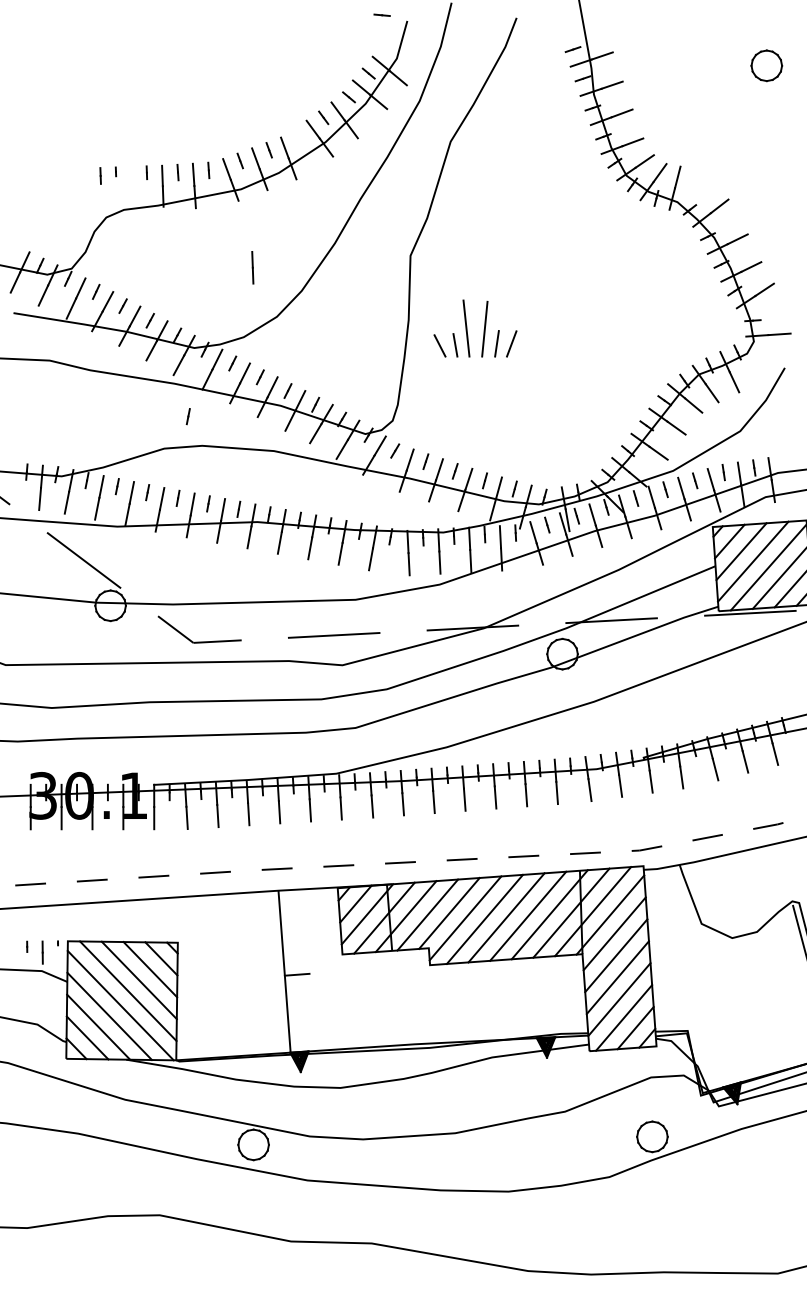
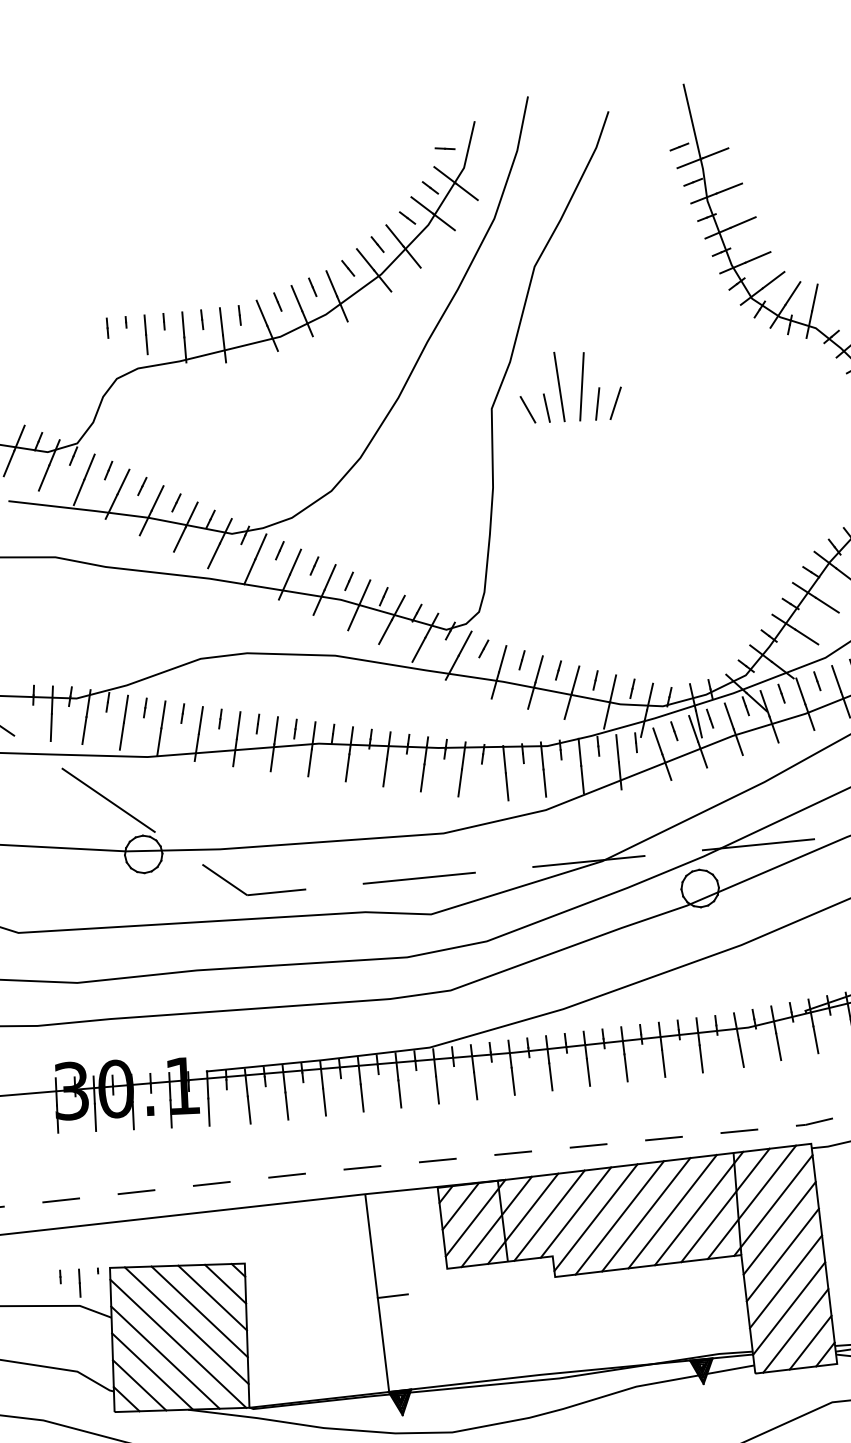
line: (381, 14) -> (444, 147), moved
line: (298, 135) -> (347, 267), added
line: (252, 267) -> (145, 334), moved
part: (467, 328) -> (560, 386), moved
line: (187, 416) -> (227, 618), removed

